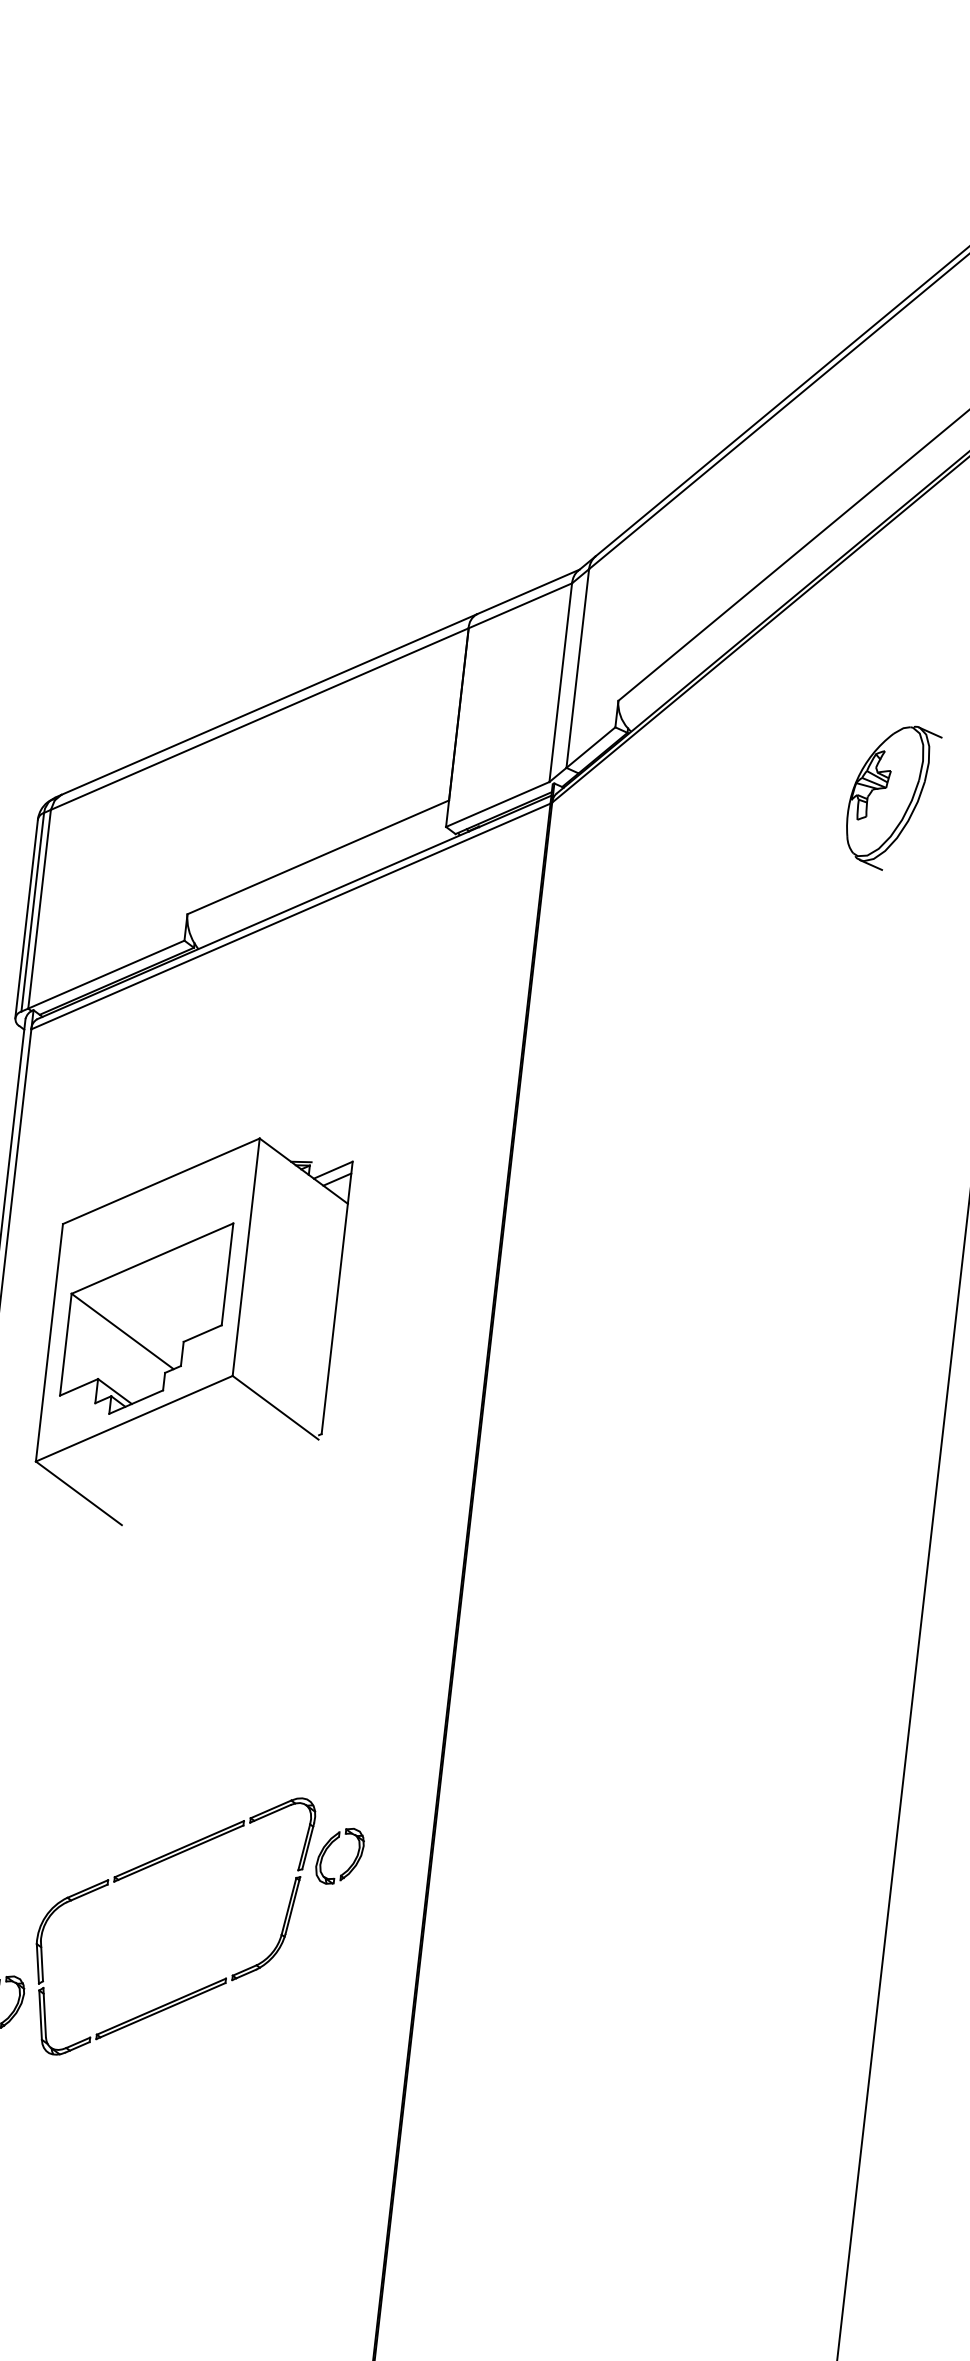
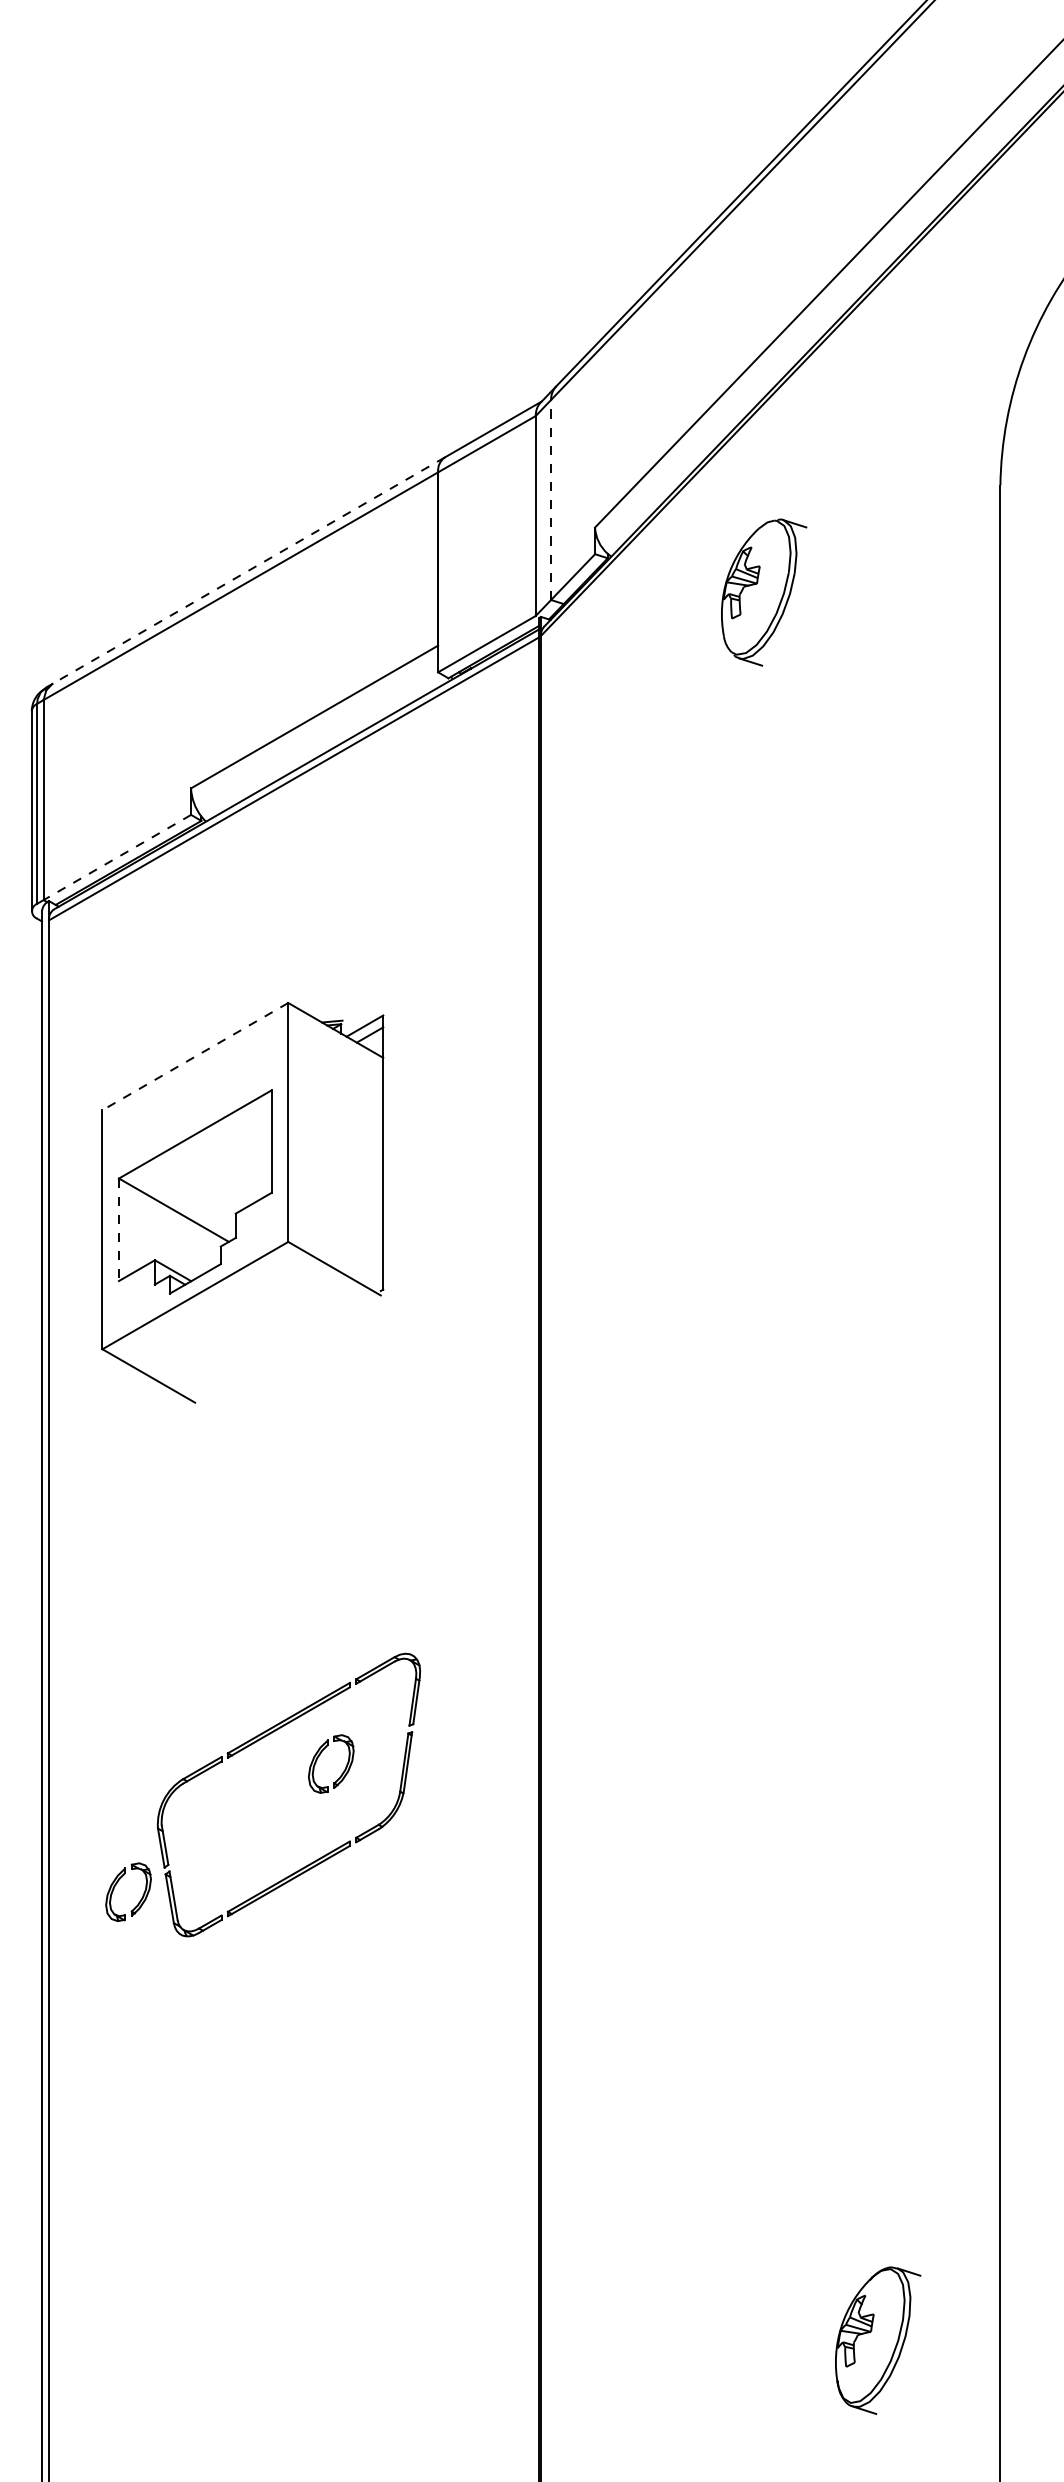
line: (578, 668) -> (551, 499), solid -> dashed
line: (269, 704) -> (248, 570), solid -> dashed
part: (892, 797) -> (764, 592), moved
line: (105, 974) -> (116, 857), solid -> dashed
line: (160, 1181) -> (194, 1056), solid -> dashed
line: (66, 1345) -> (119, 1230), solid -> dashed
part: (330, 1846) -> (320, 1755), moved

